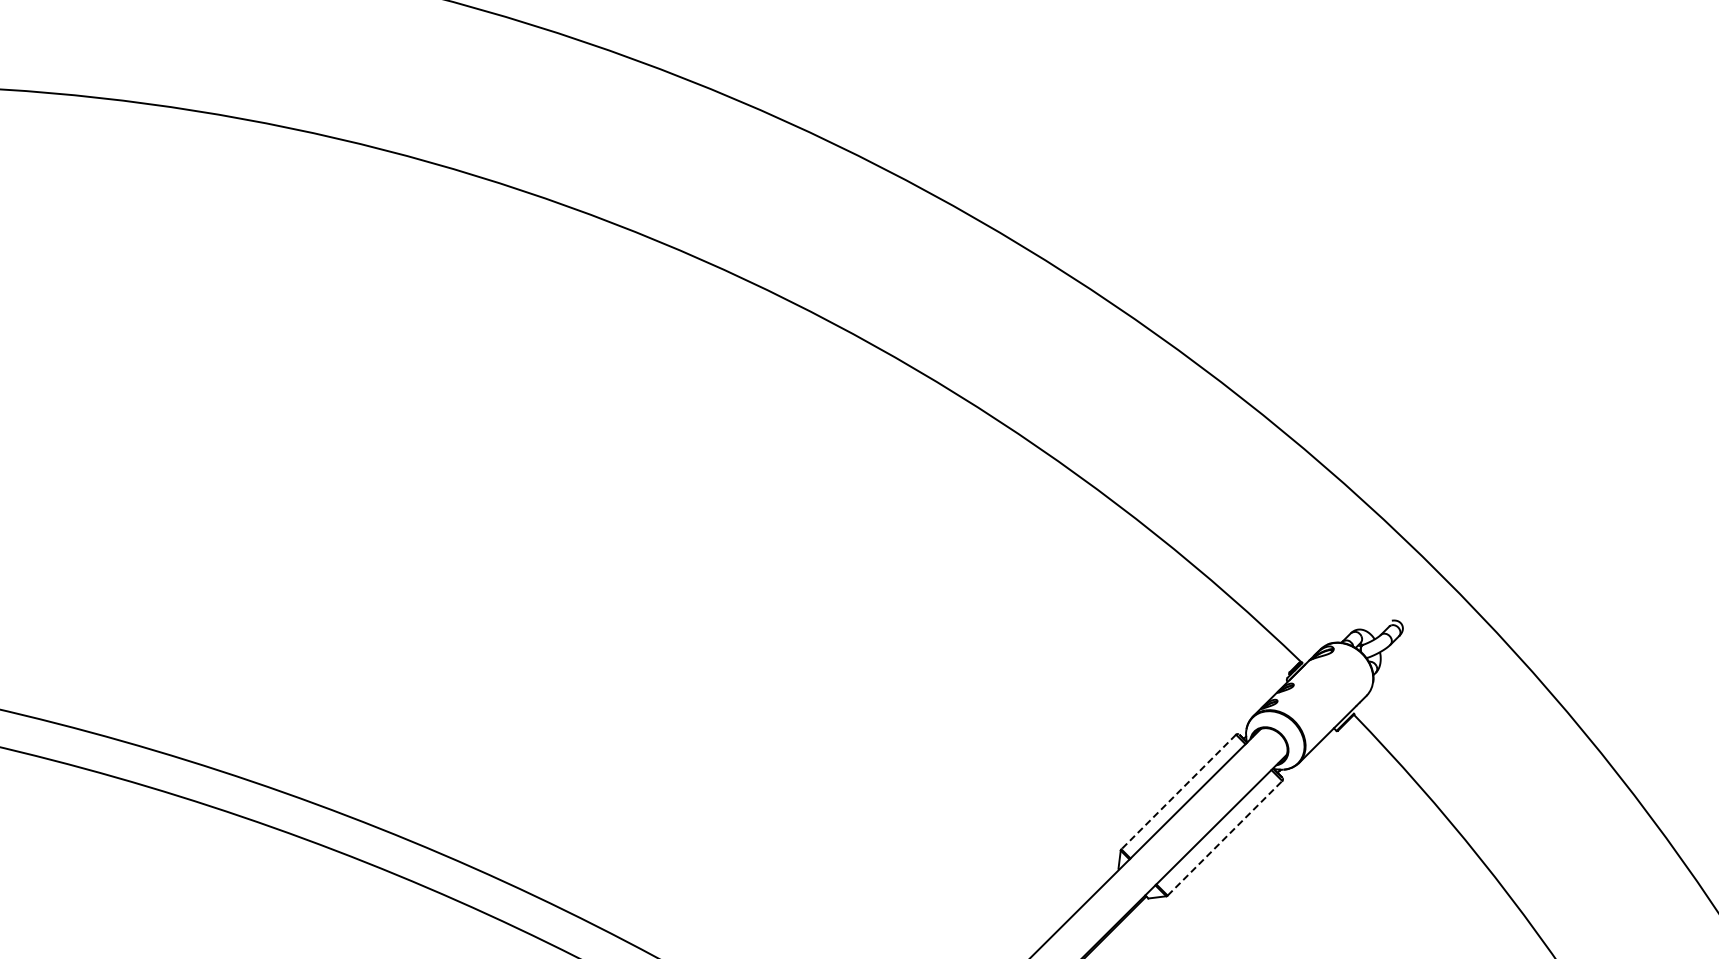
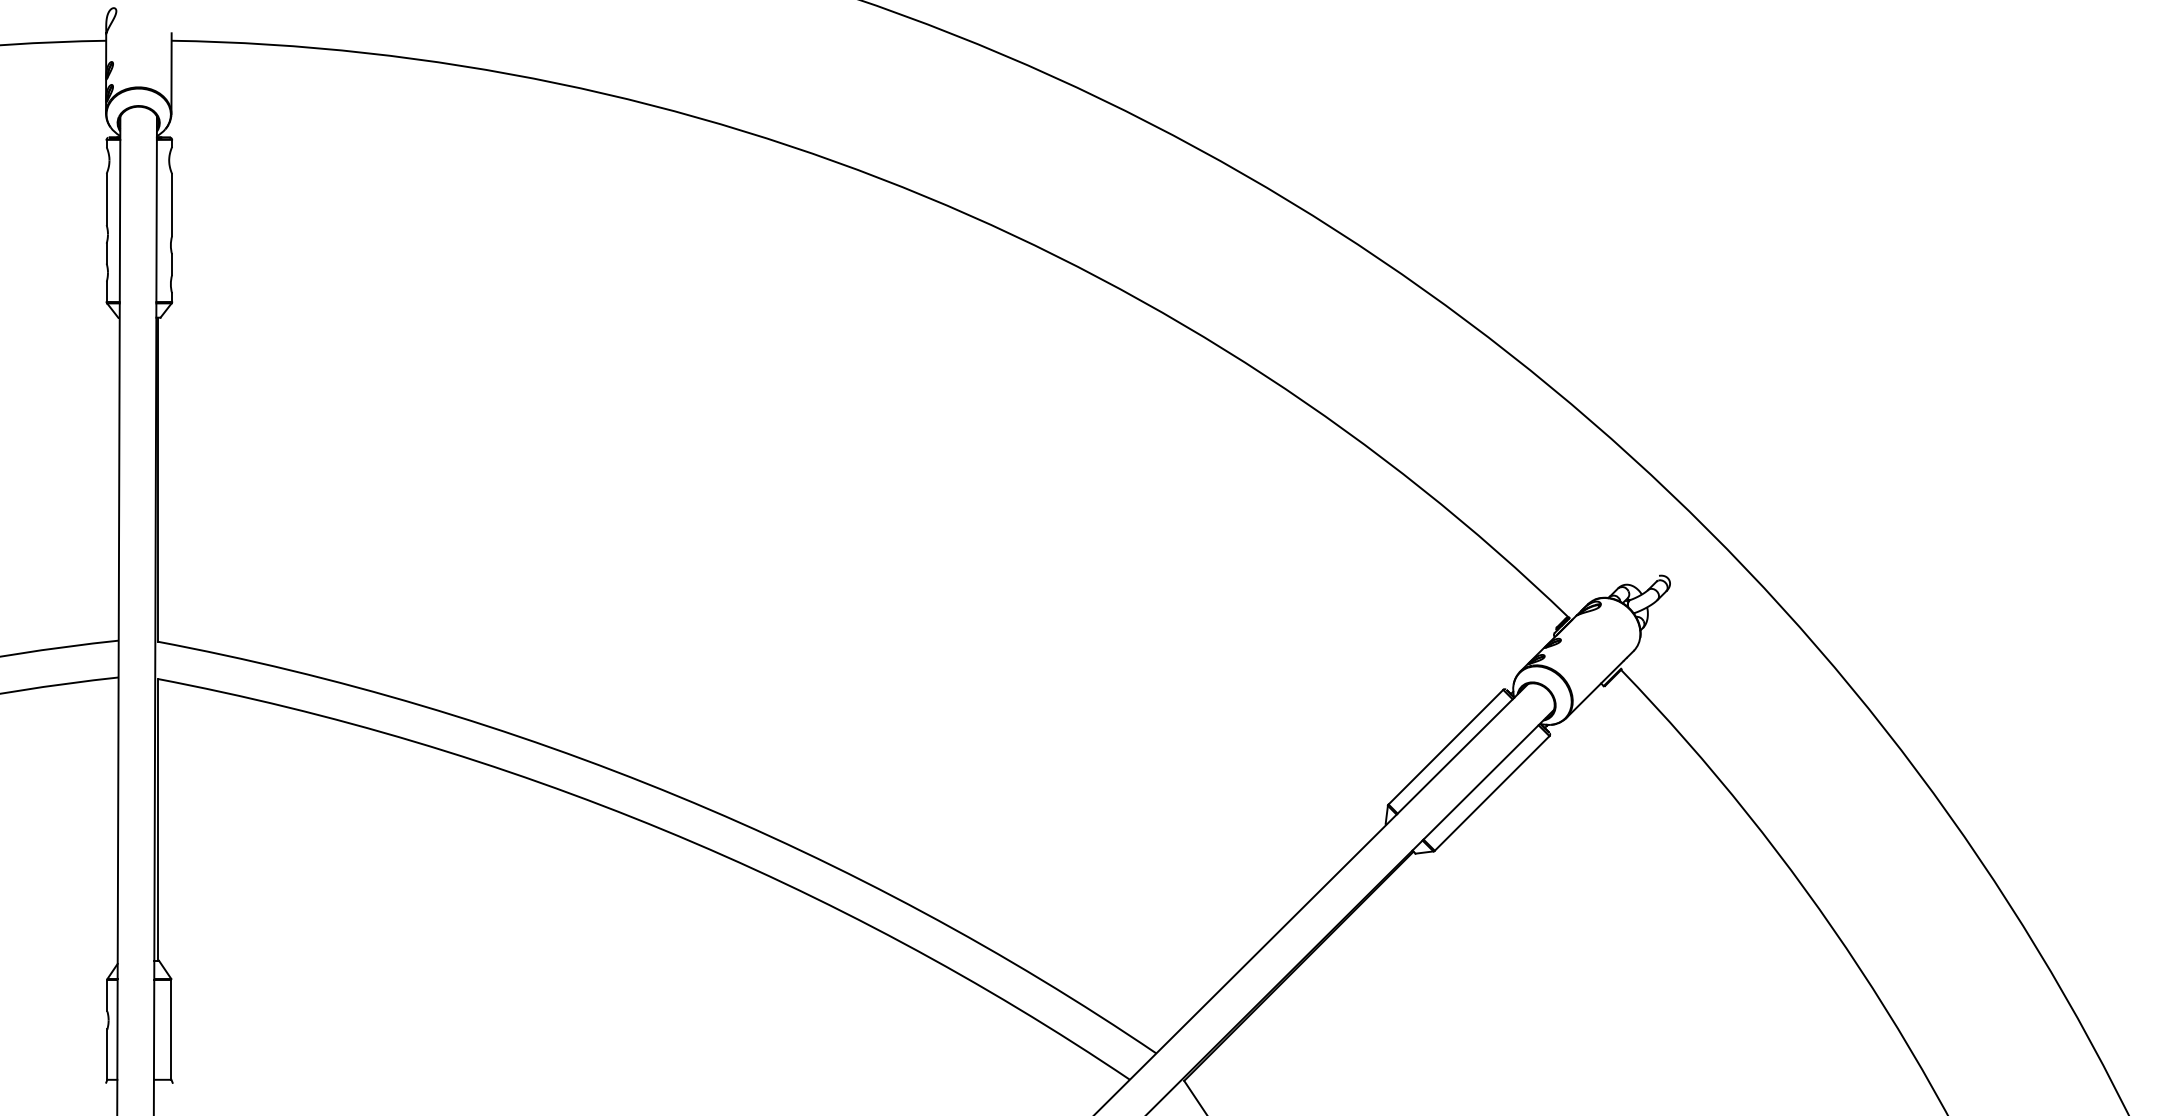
line: (1178, 792) -> (1445, 747), dashed -> solid
line: (1225, 838) -> (1492, 793), dashed -> solid

